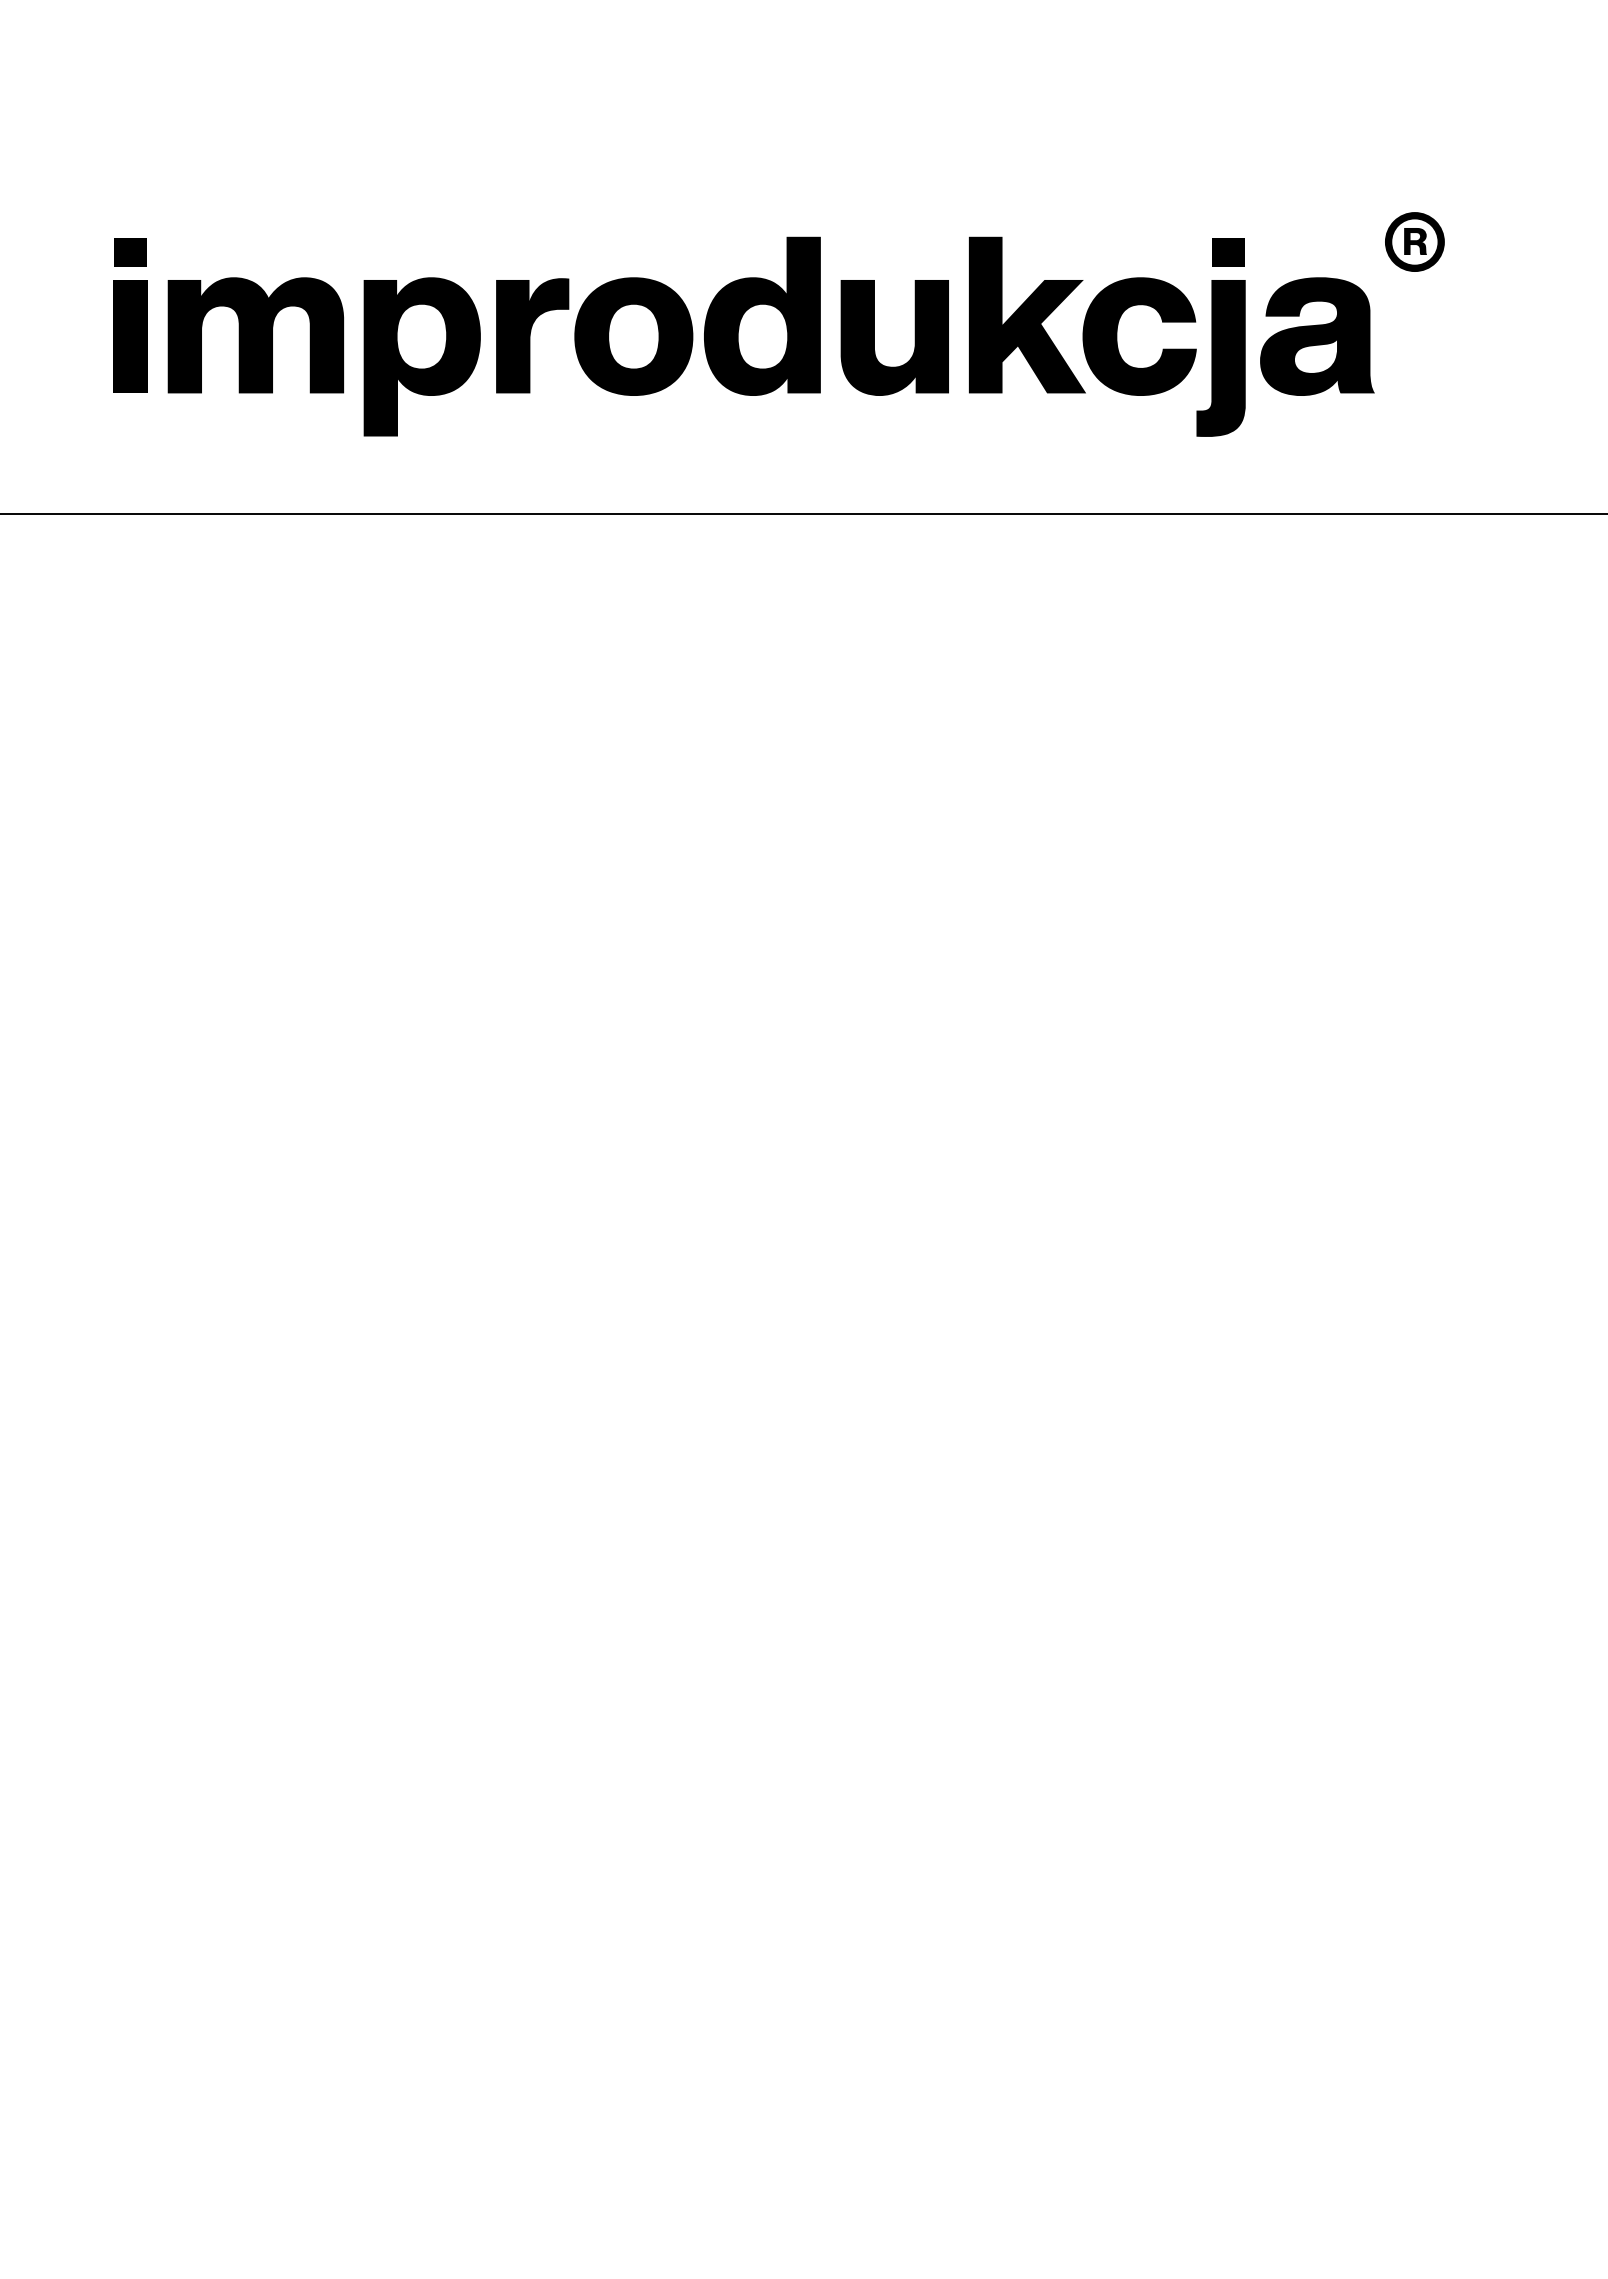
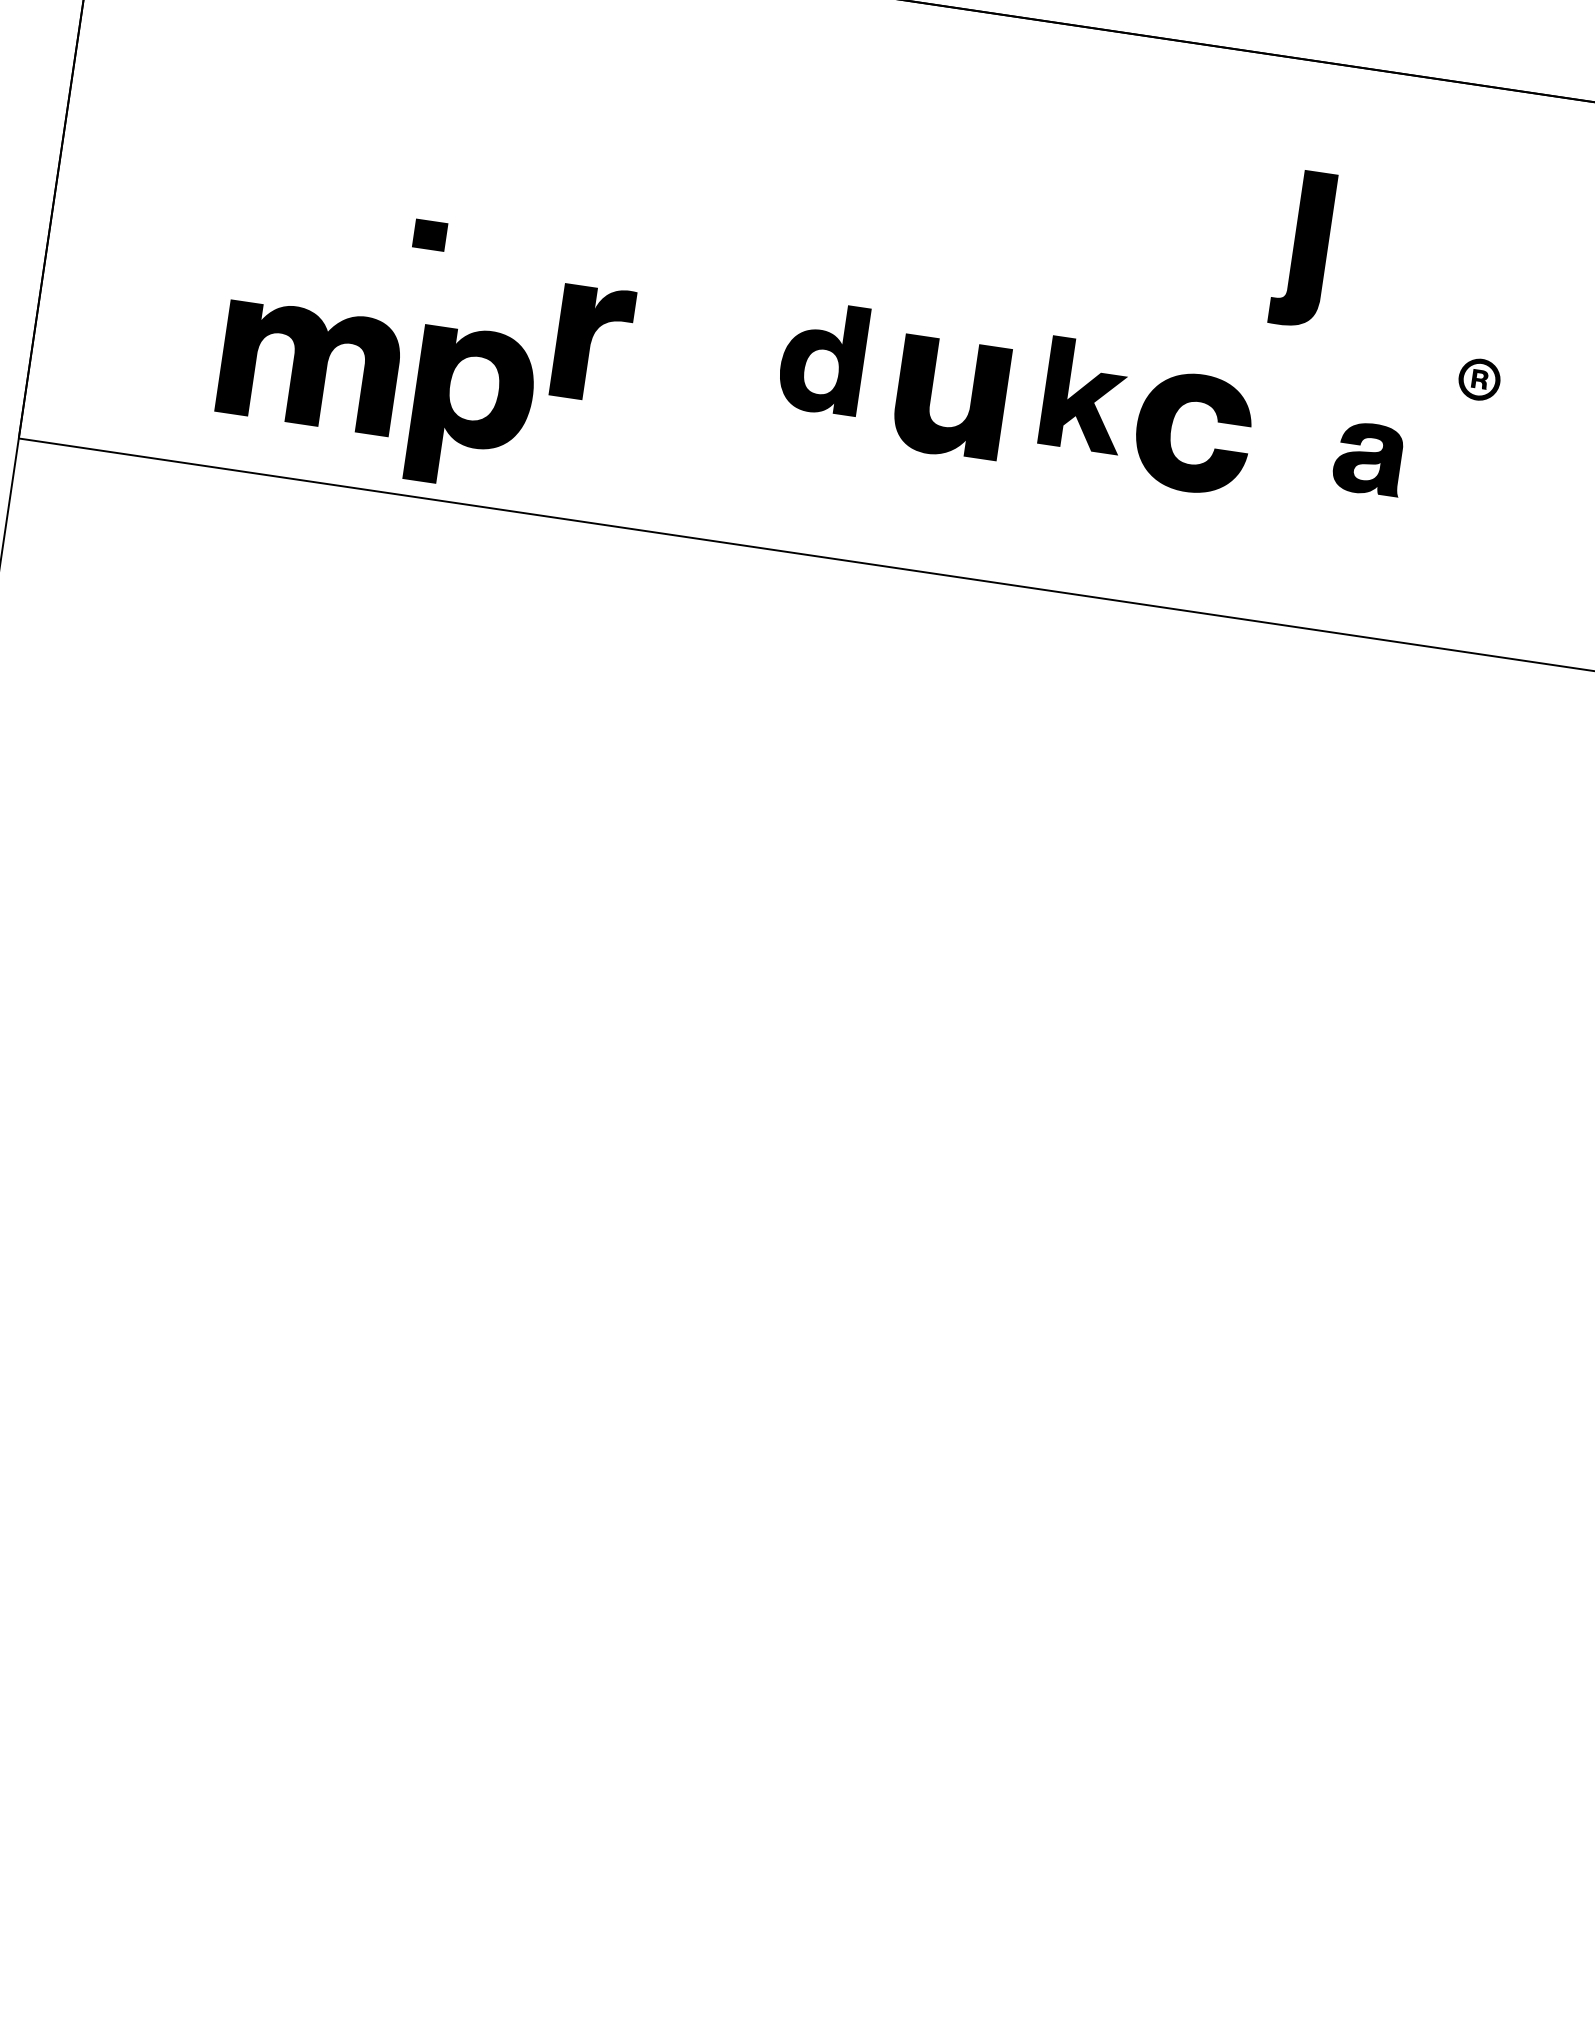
part: (1414, 241) -> (1479, 379), size x0.7
fill: (1228, 251) -> (1293, 361), removed
part: (130, 252) -> (429, 235), moved
part: (1027, 314) -> (1085, 394), size x0.7
part: (762, 315) -> (823, 357), size x0.7
part: (255, 335) -> (309, 367), moved
fill: (130, 336) -> (195, 285), removed
part: (633, 336) -> (692, 359), removed
part: (1317, 336) -> (1369, 458), size x0.6
part: (421, 356) -> (471, 408), moved
part: (1220, 358) -> (1302, 248), moved

